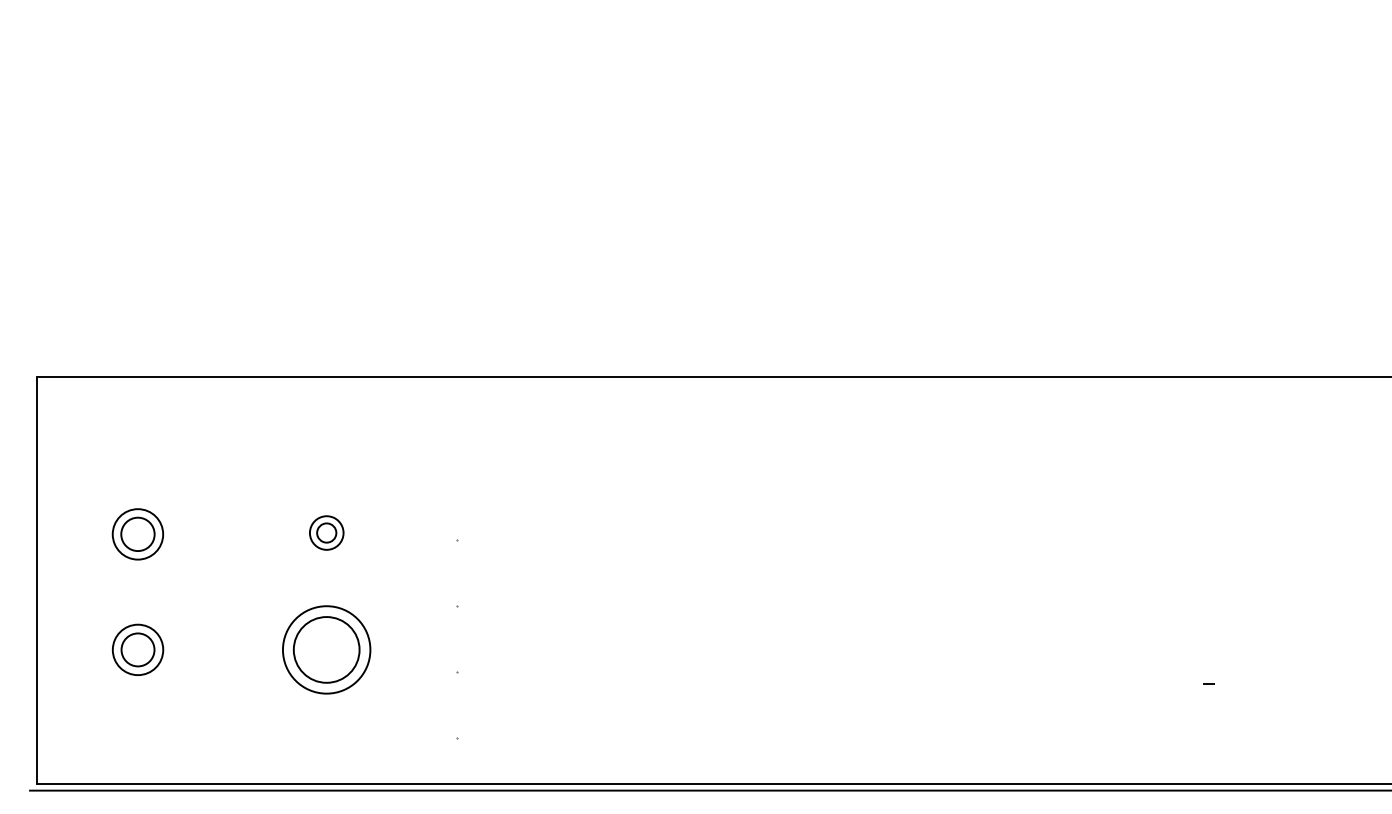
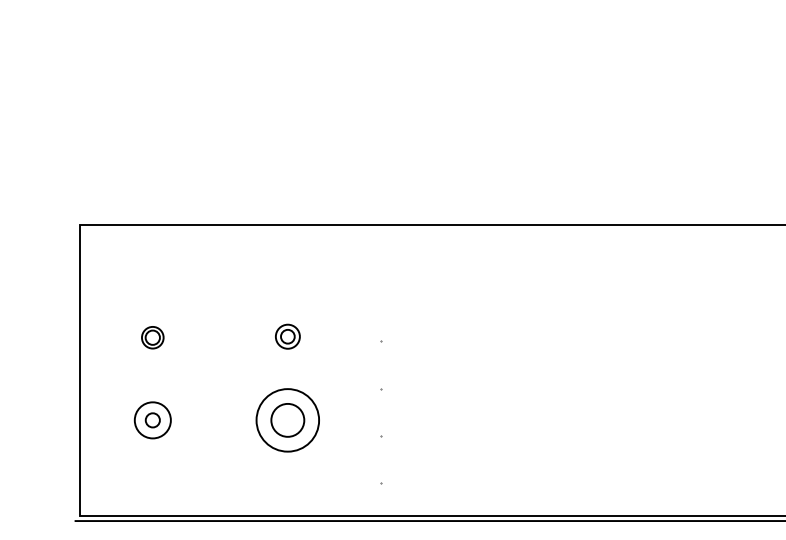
part: (137, 534) -> (152, 337), size x0.6
circle: (137, 649) -> (152, 420), size x0.6
circle: (326, 649) -> (287, 420), size x0.7

